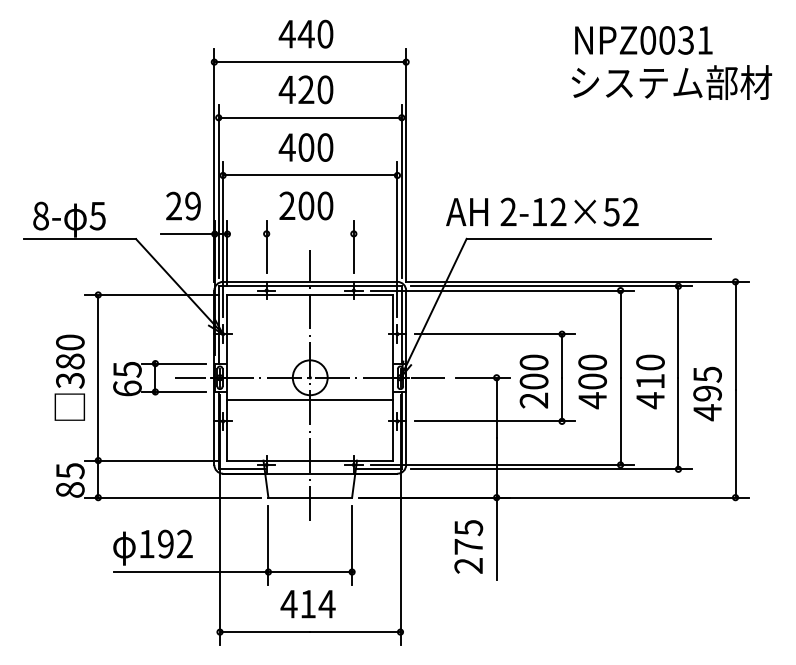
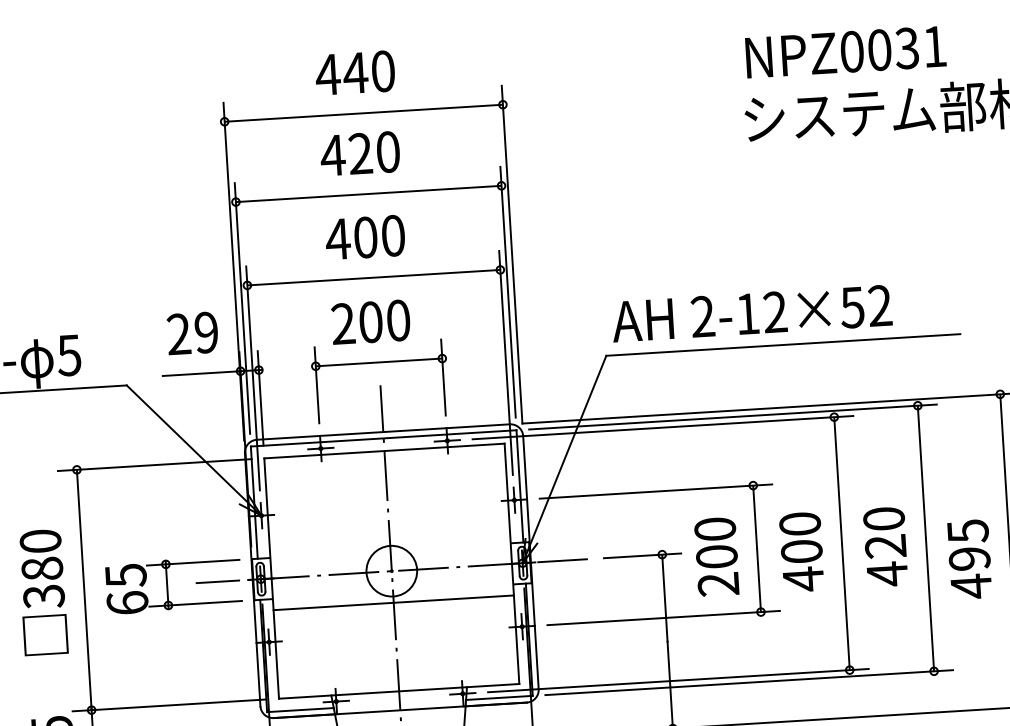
text: (542, 211) -> (752, 312), moved
line: (309, 233) -> (377, 361), added
text: (650, 381) -> (885, 546), 410 -> 420

